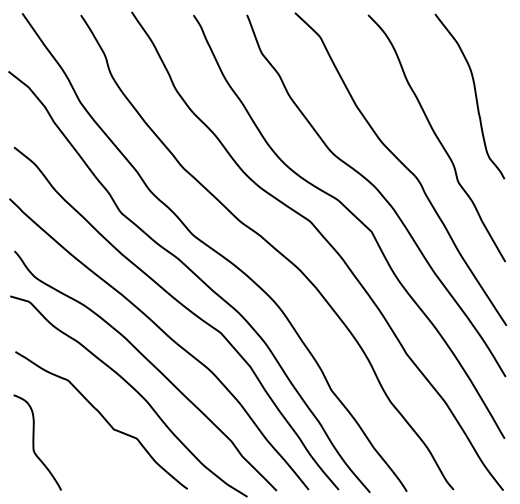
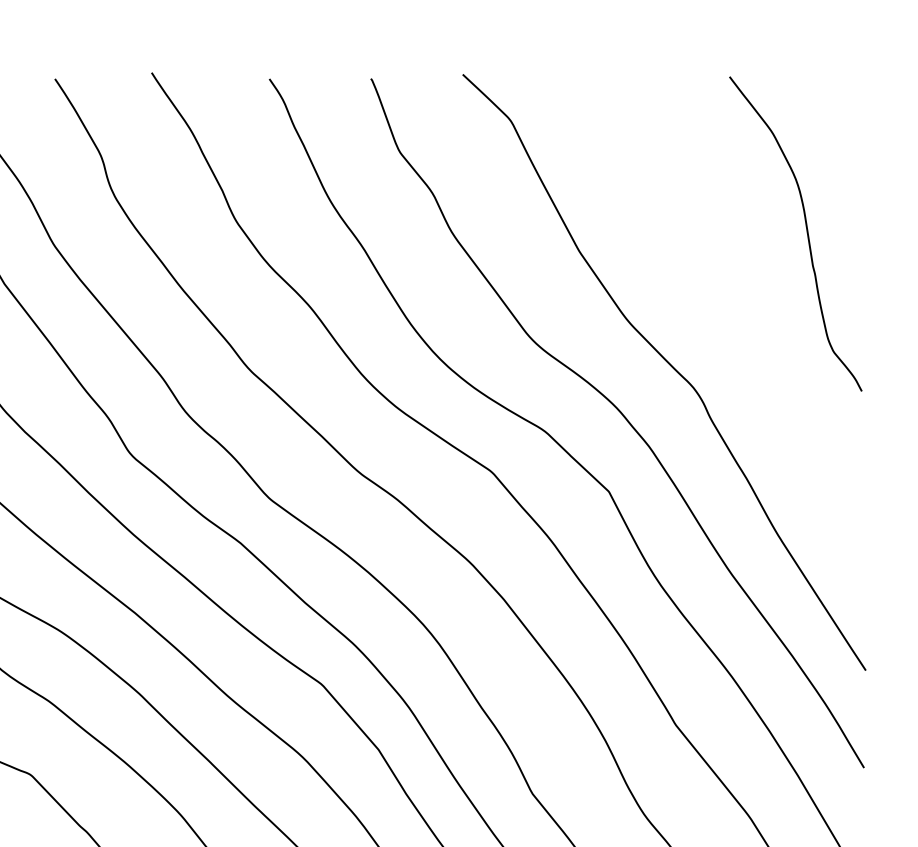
curve: (436, 138) -> (732, 313), removed

